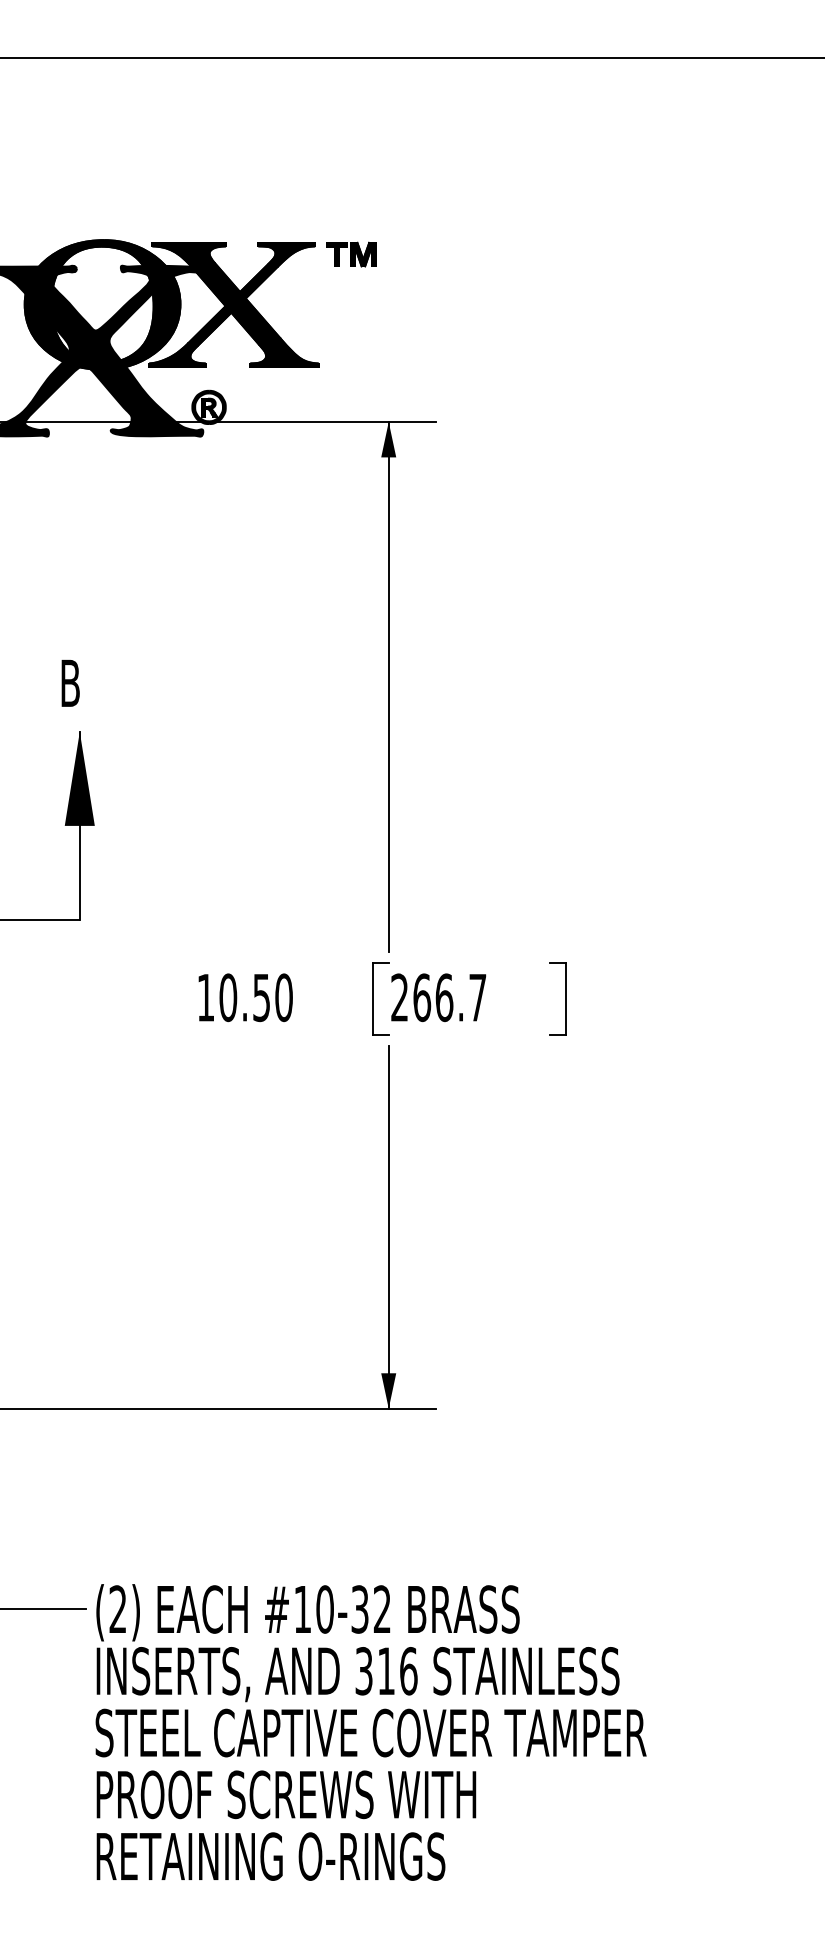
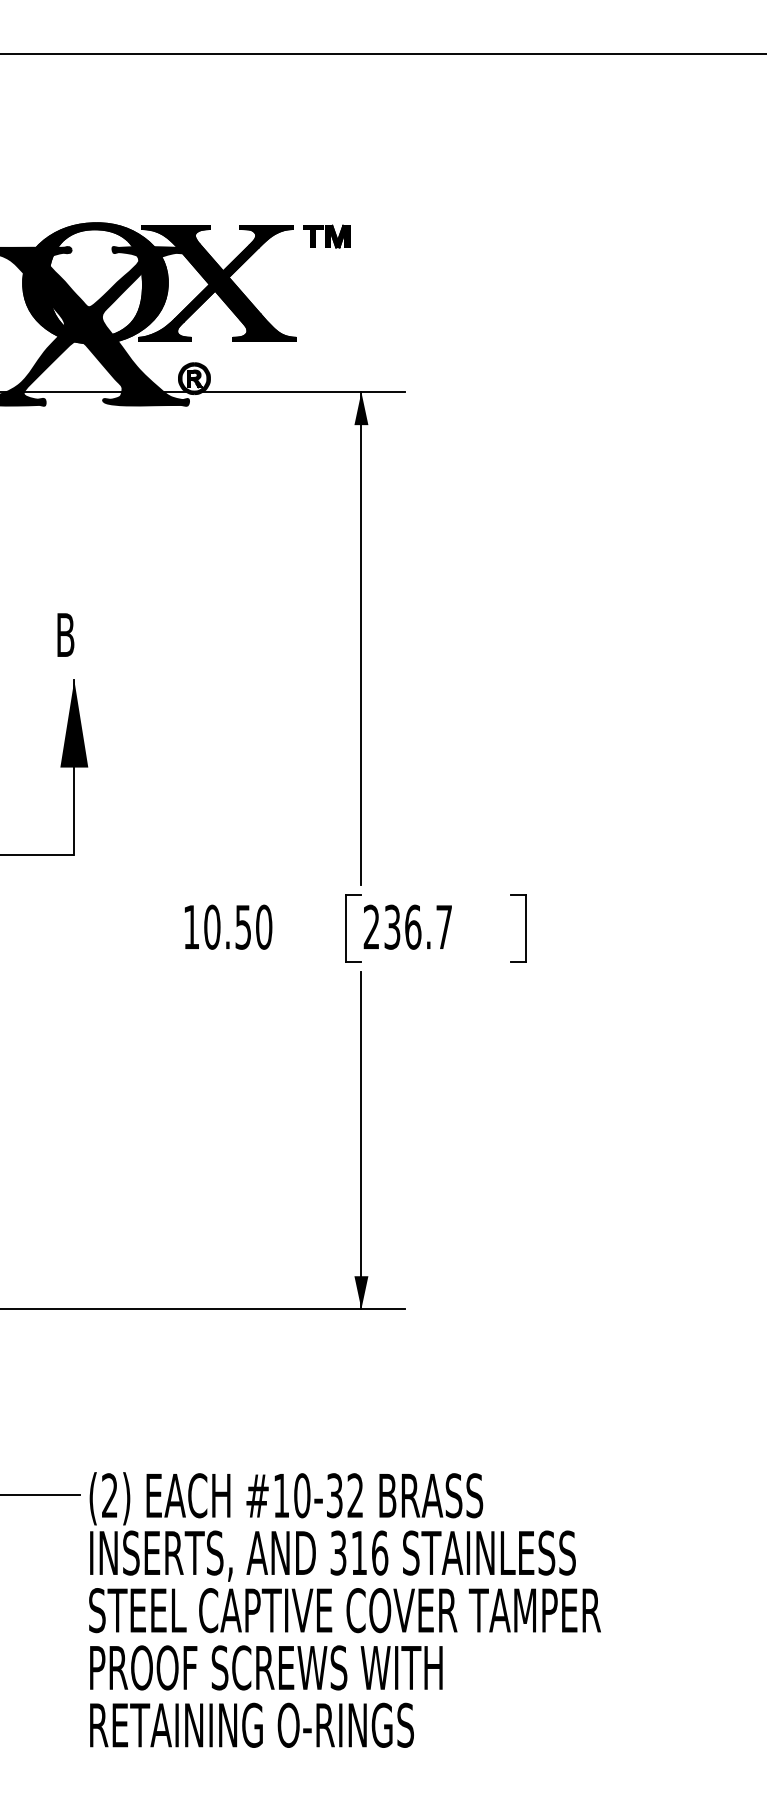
text: (422, 996) -> (392, 926), 266.7 -> 236.7

